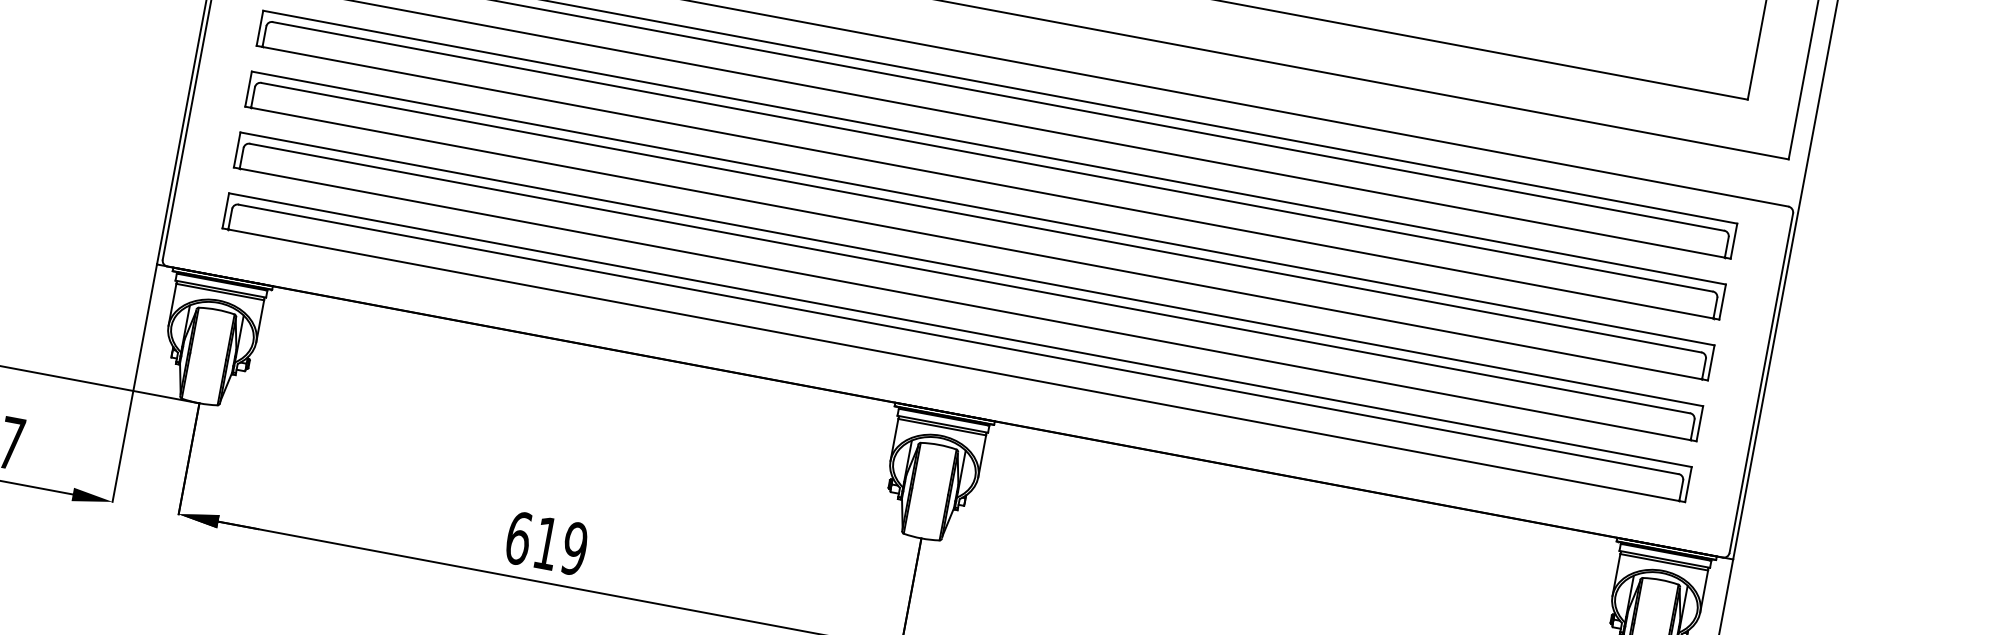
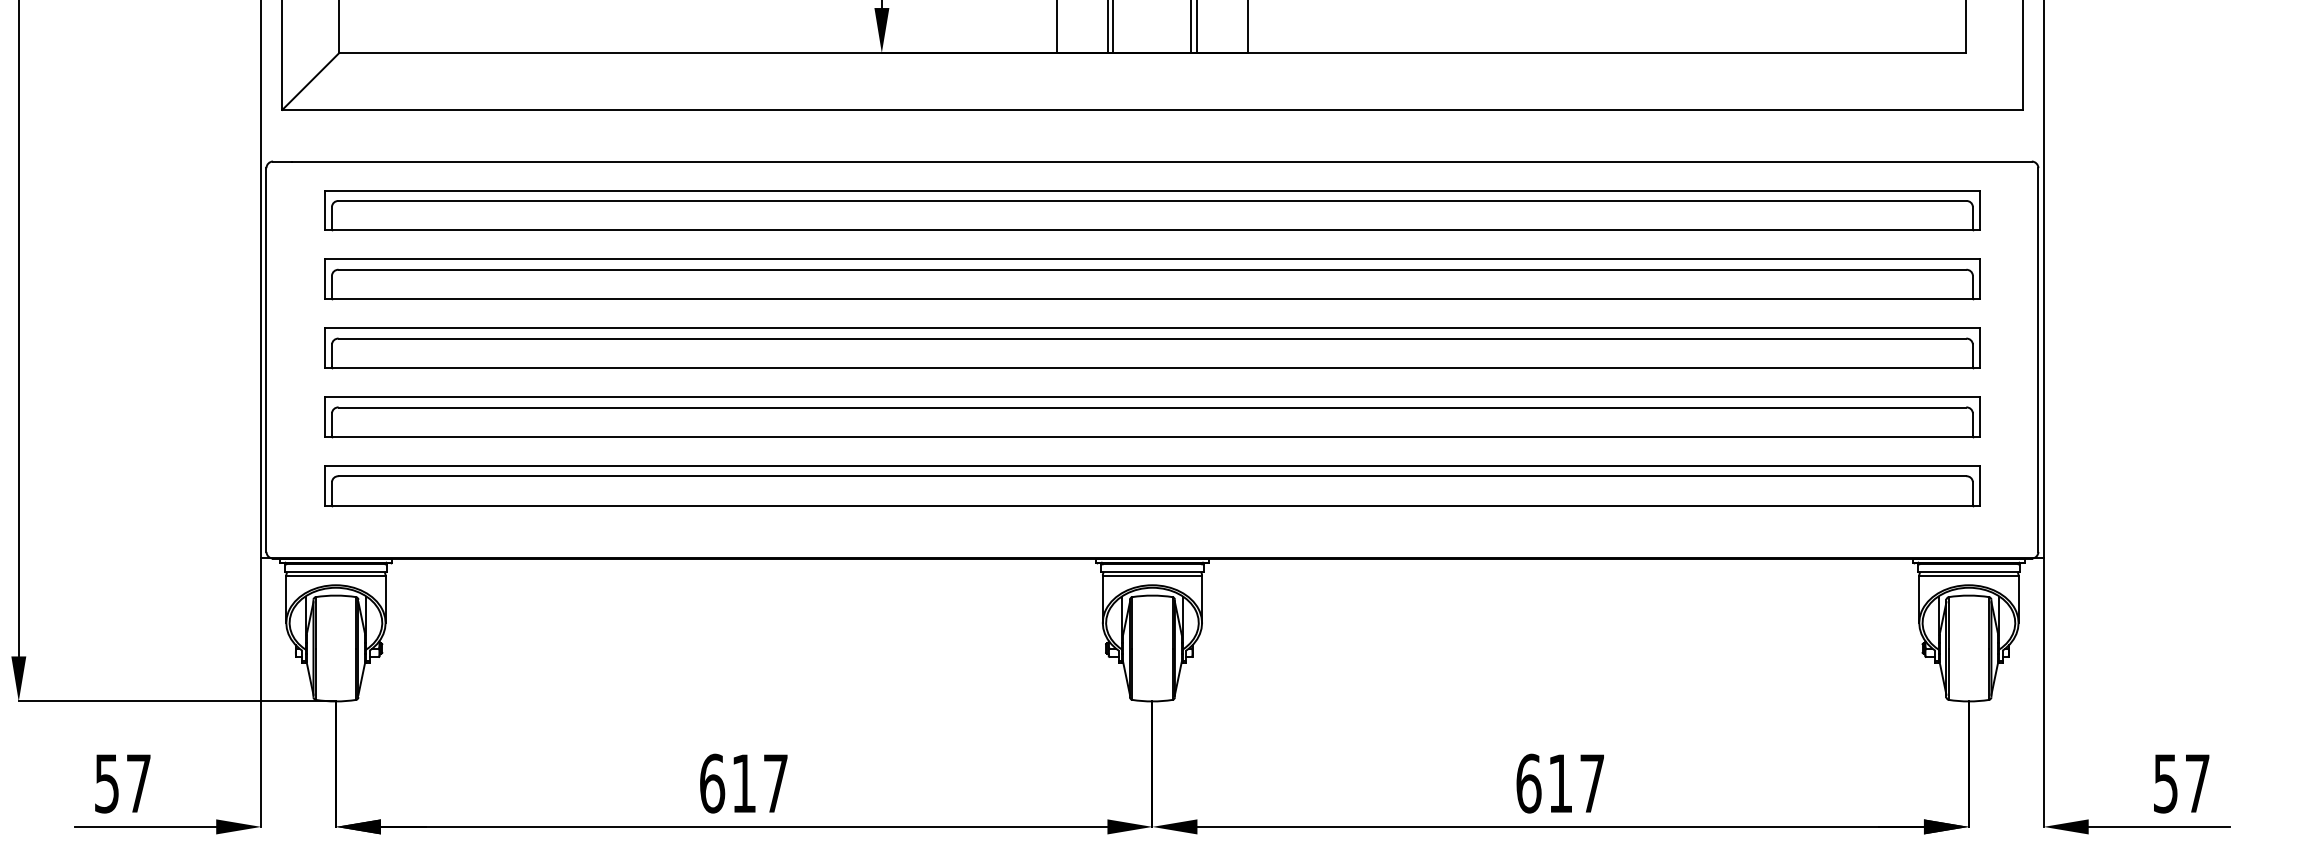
text: (574, 548) -> (775, 783), 619 -> 617

